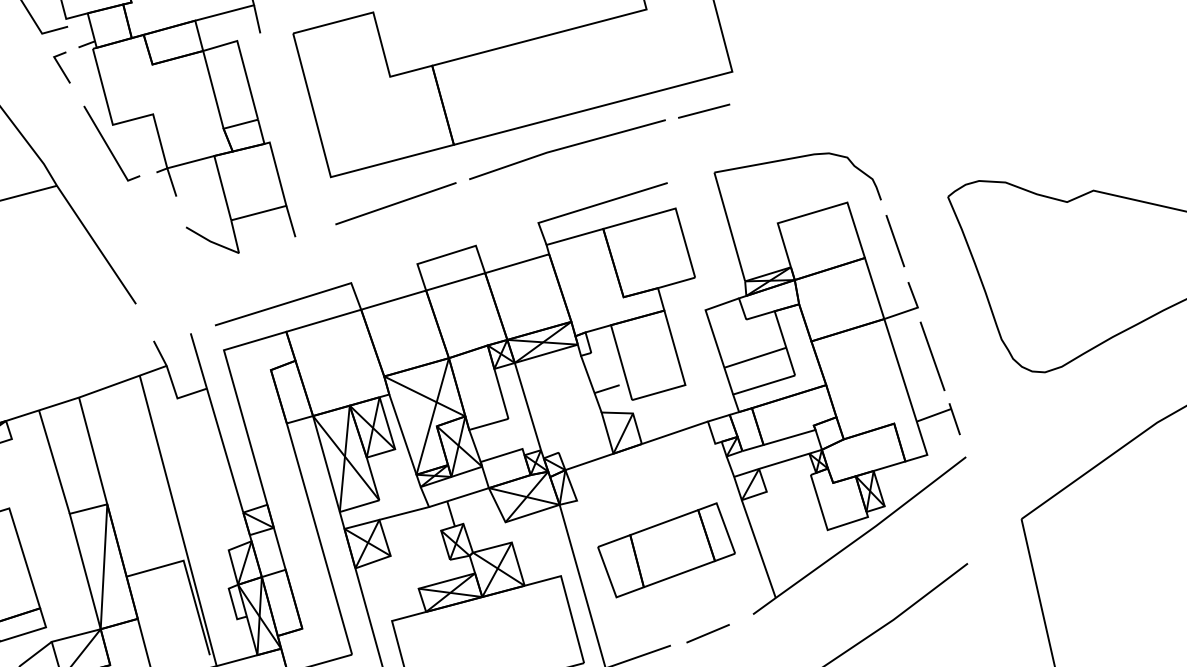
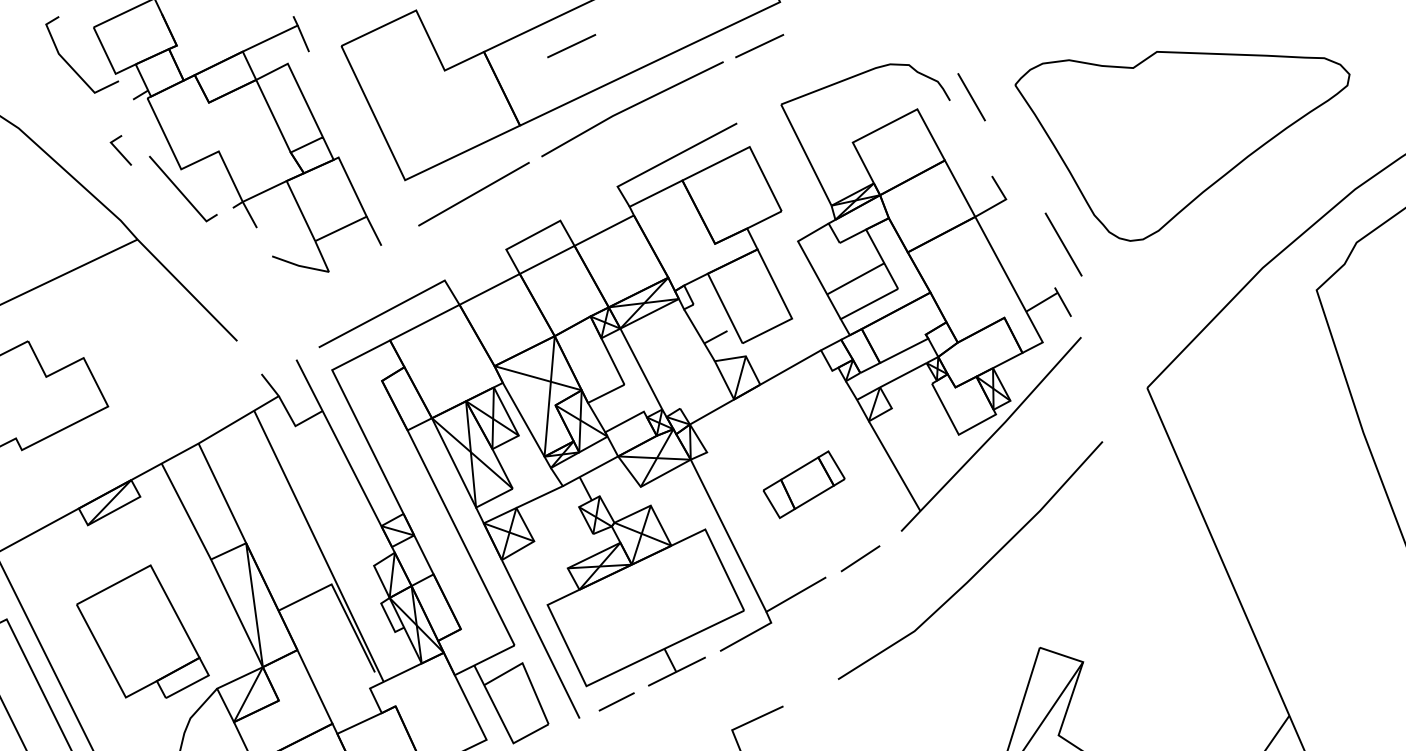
line: (61, 66) -> (119, 150), moved
line: (519, 76) -> (571, 46), added
line: (895, 241) -> (971, 97), moved
line: (932, 356) -> (1063, 244), moved
part: (665, 550) -> (803, 484), size x0.6

